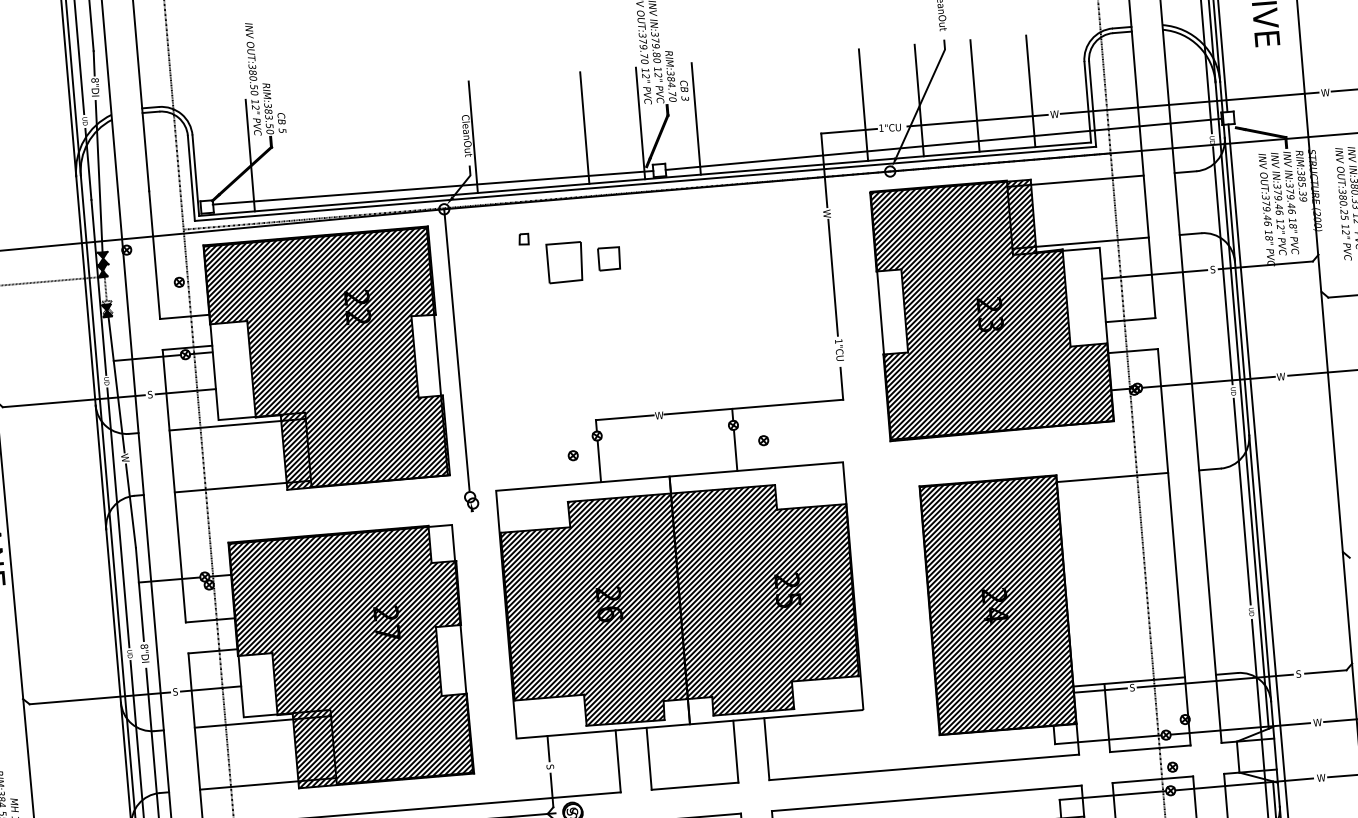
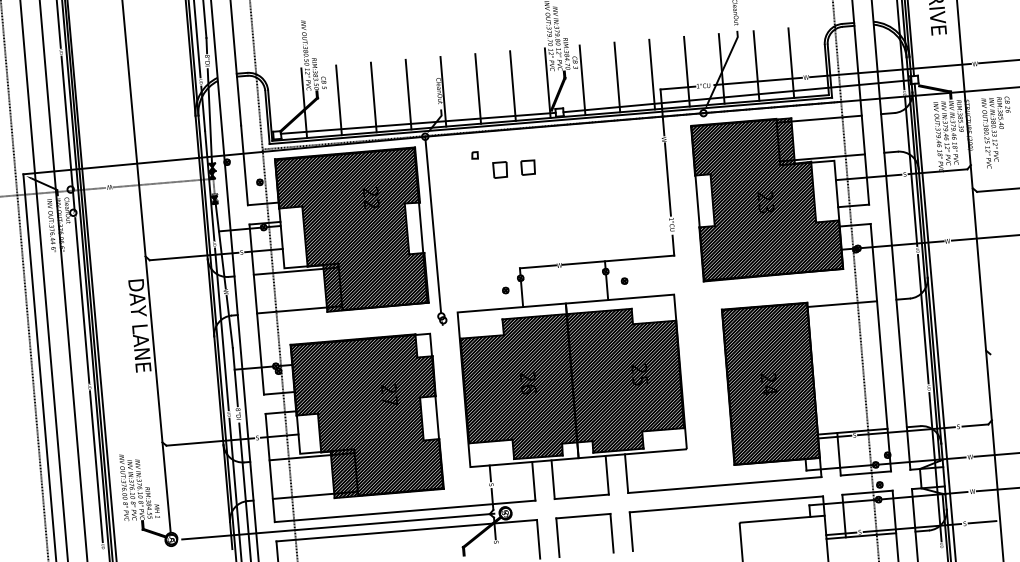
line: (808, 109) -> (652, 74), added
line: (752, 114) -> (617, 77), added
line: (529, 131) -> (478, 88), added
line: (417, 141) -> (408, 94), added
line: (361, 146) -> (373, 97), added
line: (305, 151) -> (338, 100), added
part: (563, 261) -> (499, 169), size x0.62

